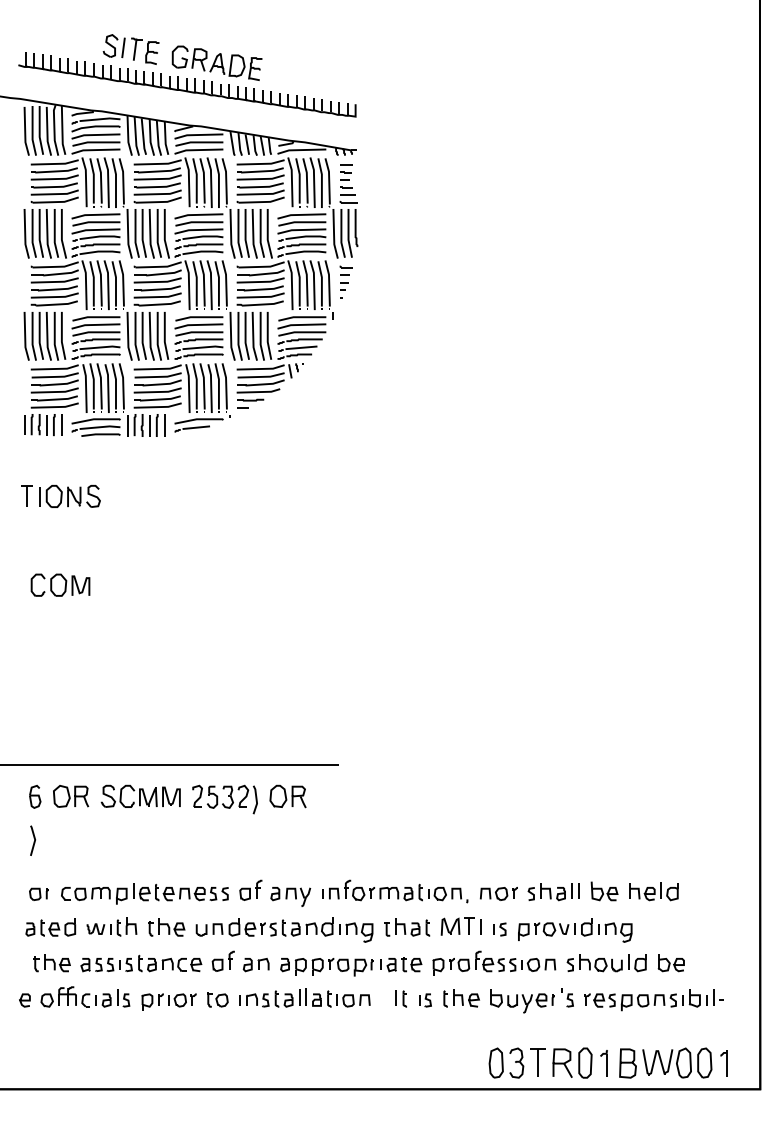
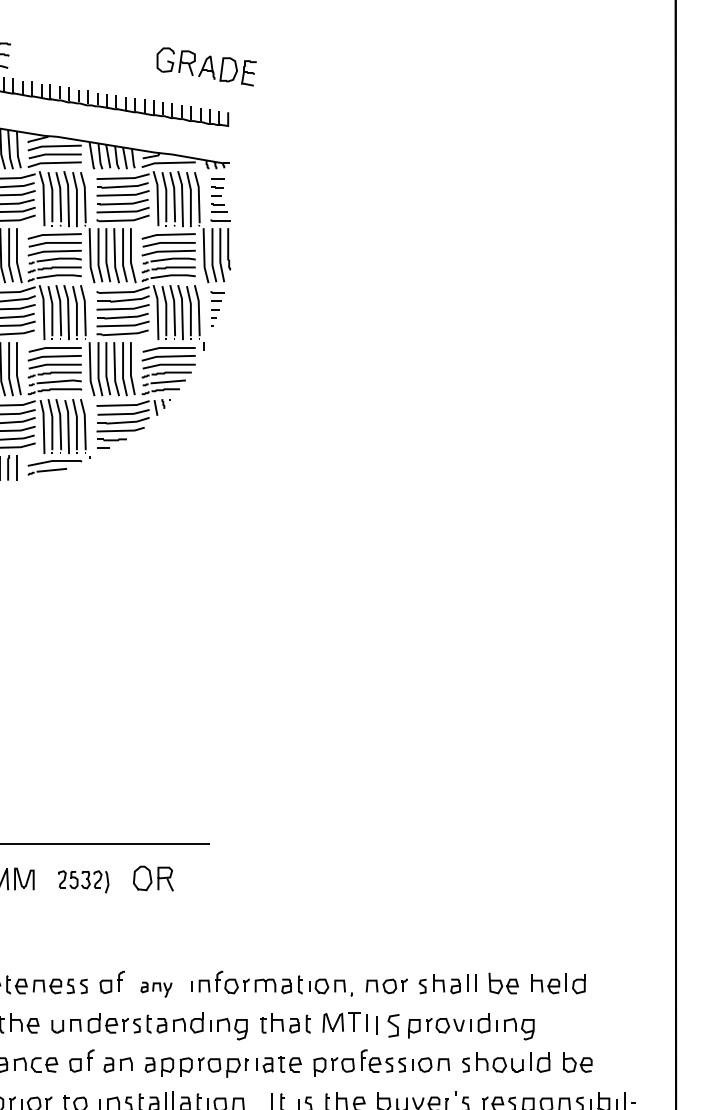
part: (216, 62) -> (205, 66), moved
part: (224, 799) -> (83, 881), size x0.7
part: (290, 896) -> (156, 989), size x0.7
part: (499, 929) -> (387, 1025), size x1.6

